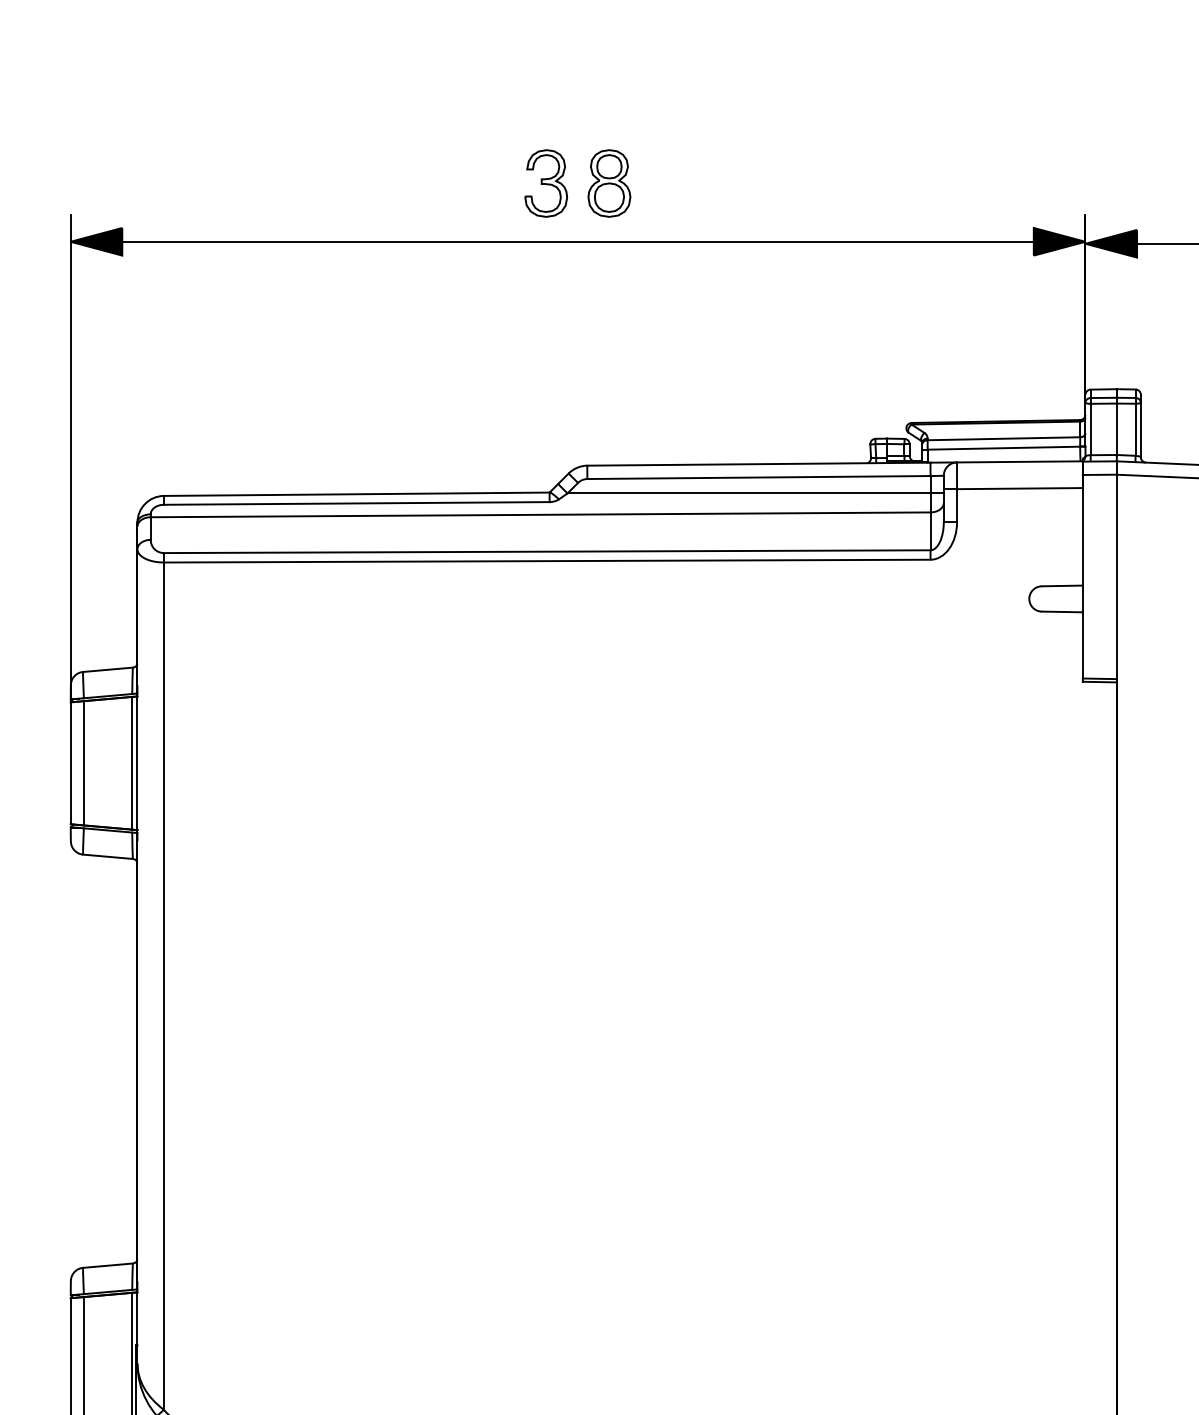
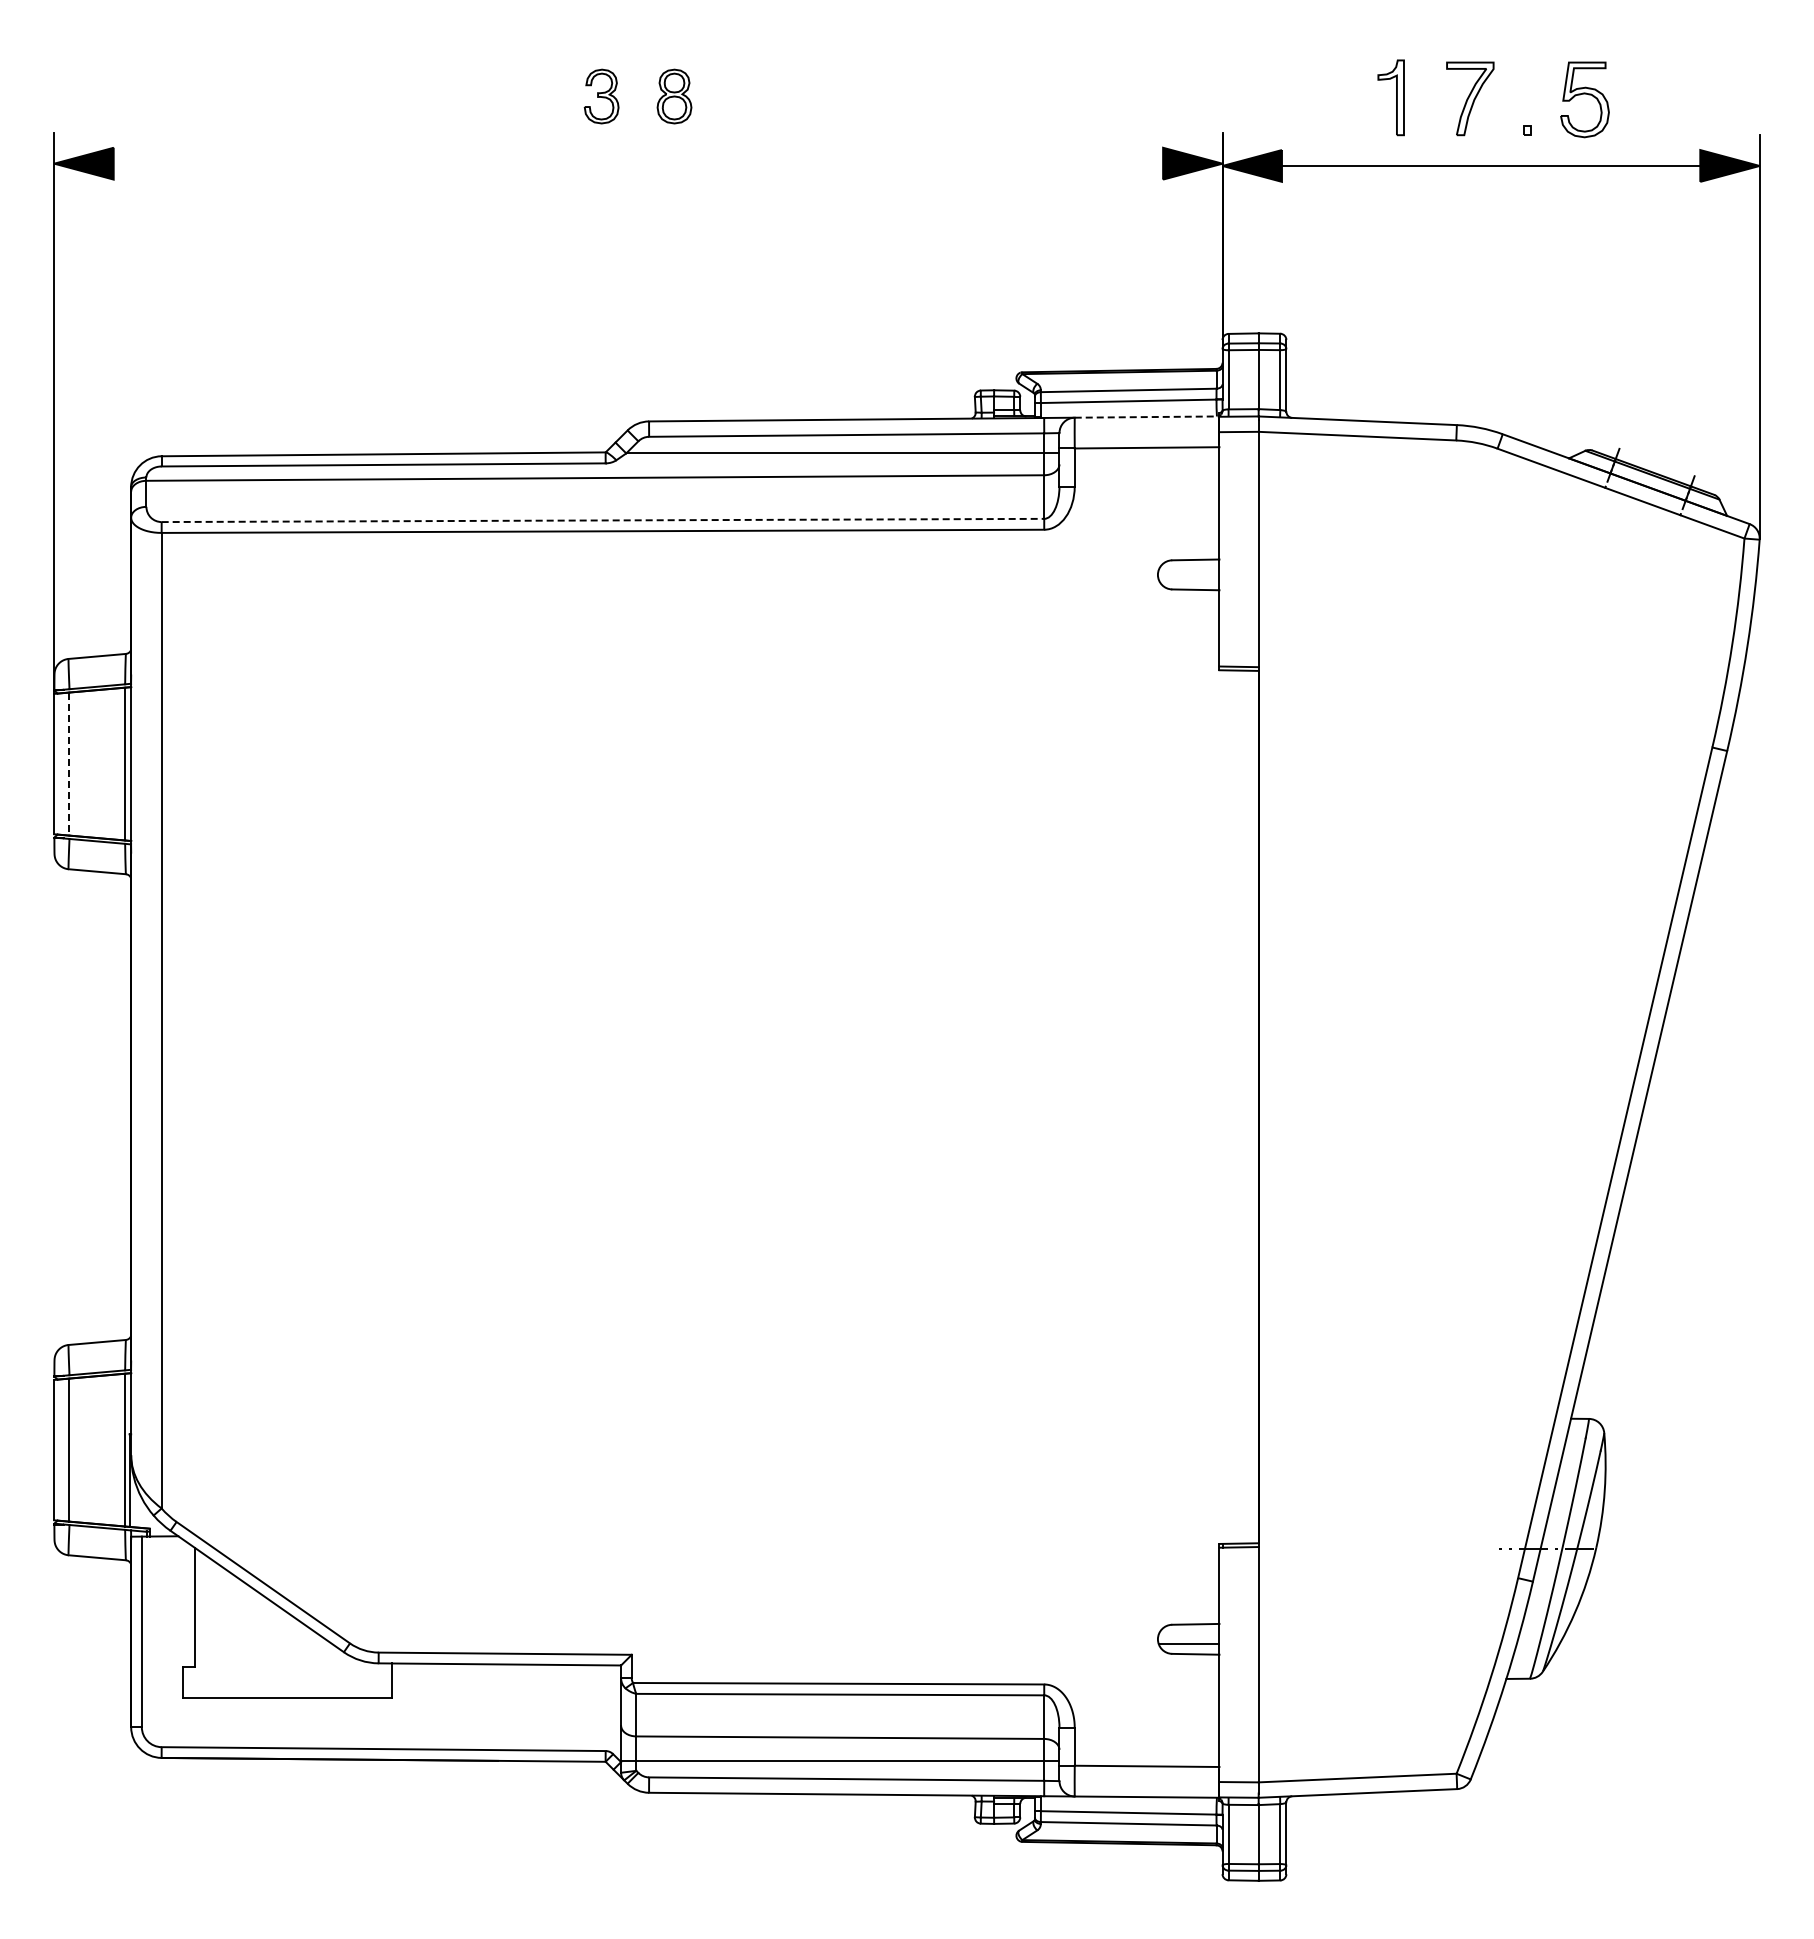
part: (545, 183) -> (601, 96), size x0.7
part: (609, 183) -> (674, 96), size x0.7
line: (578, 241) -> (638, 163), removed
line: (1020, 462) -> (1147, 417), solid -> dashed
line: (547, 551) -> (603, 520), solid -> dashed
line: (83, 763) -> (69, 764), solid -> dashed

